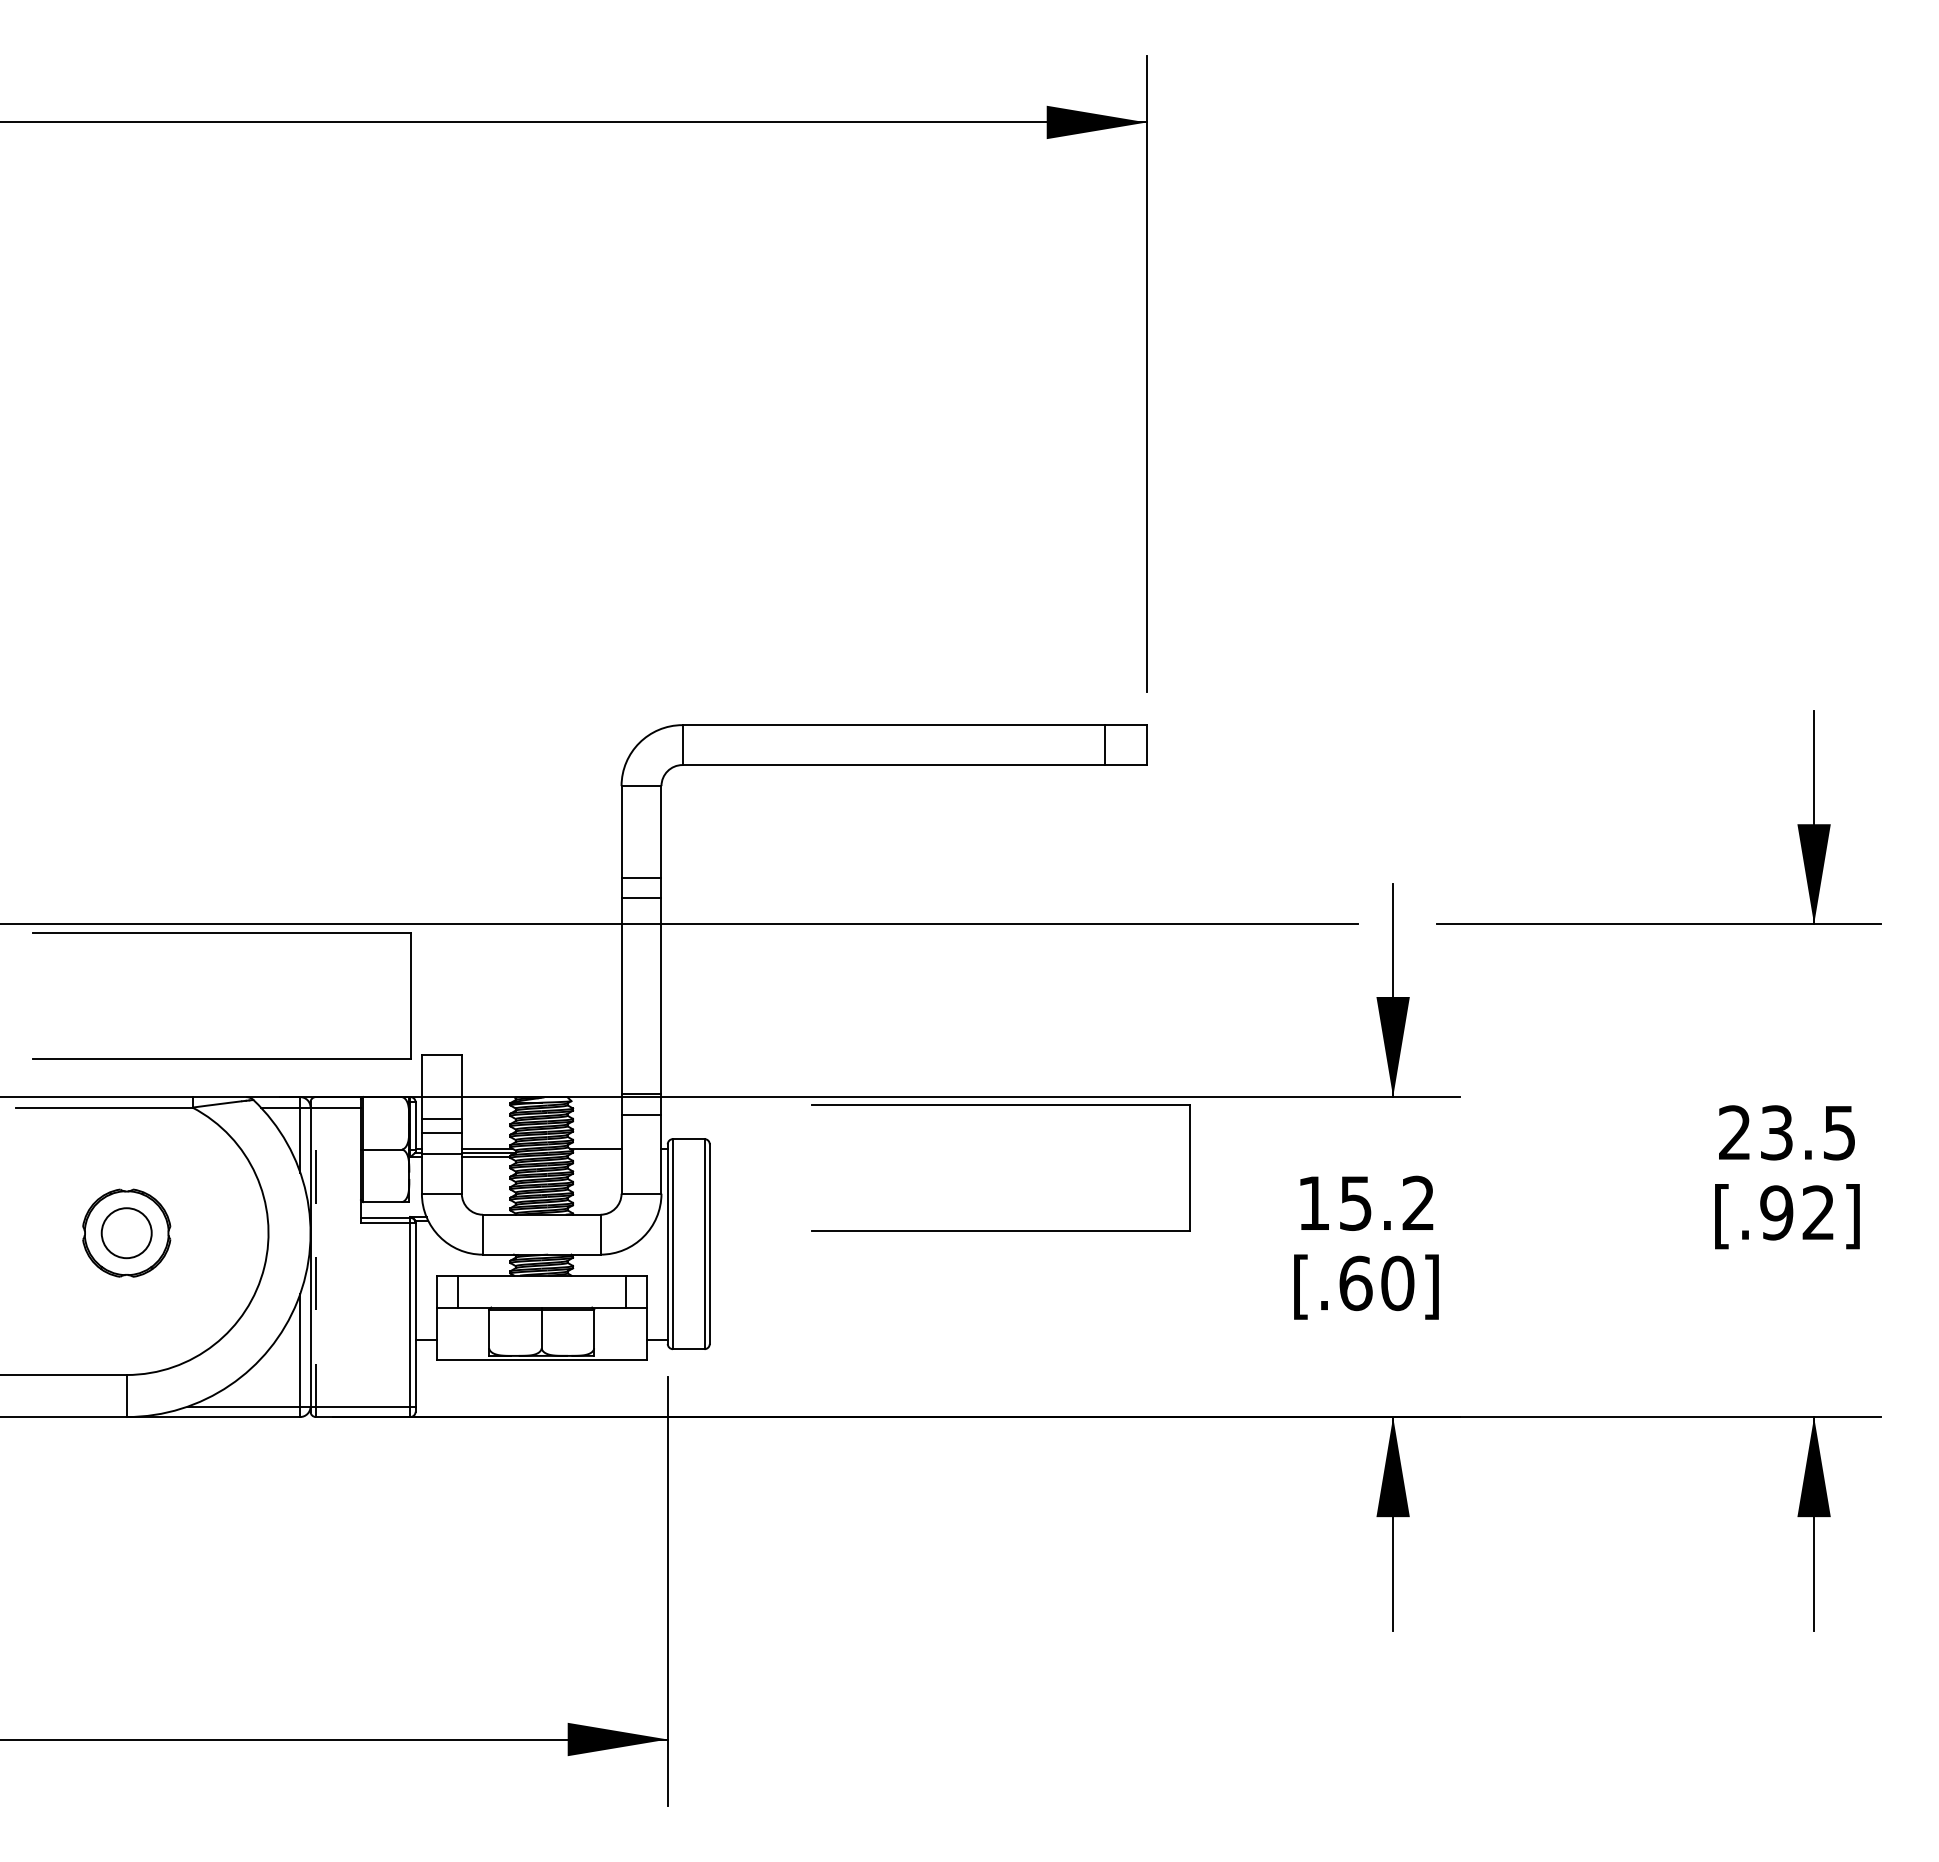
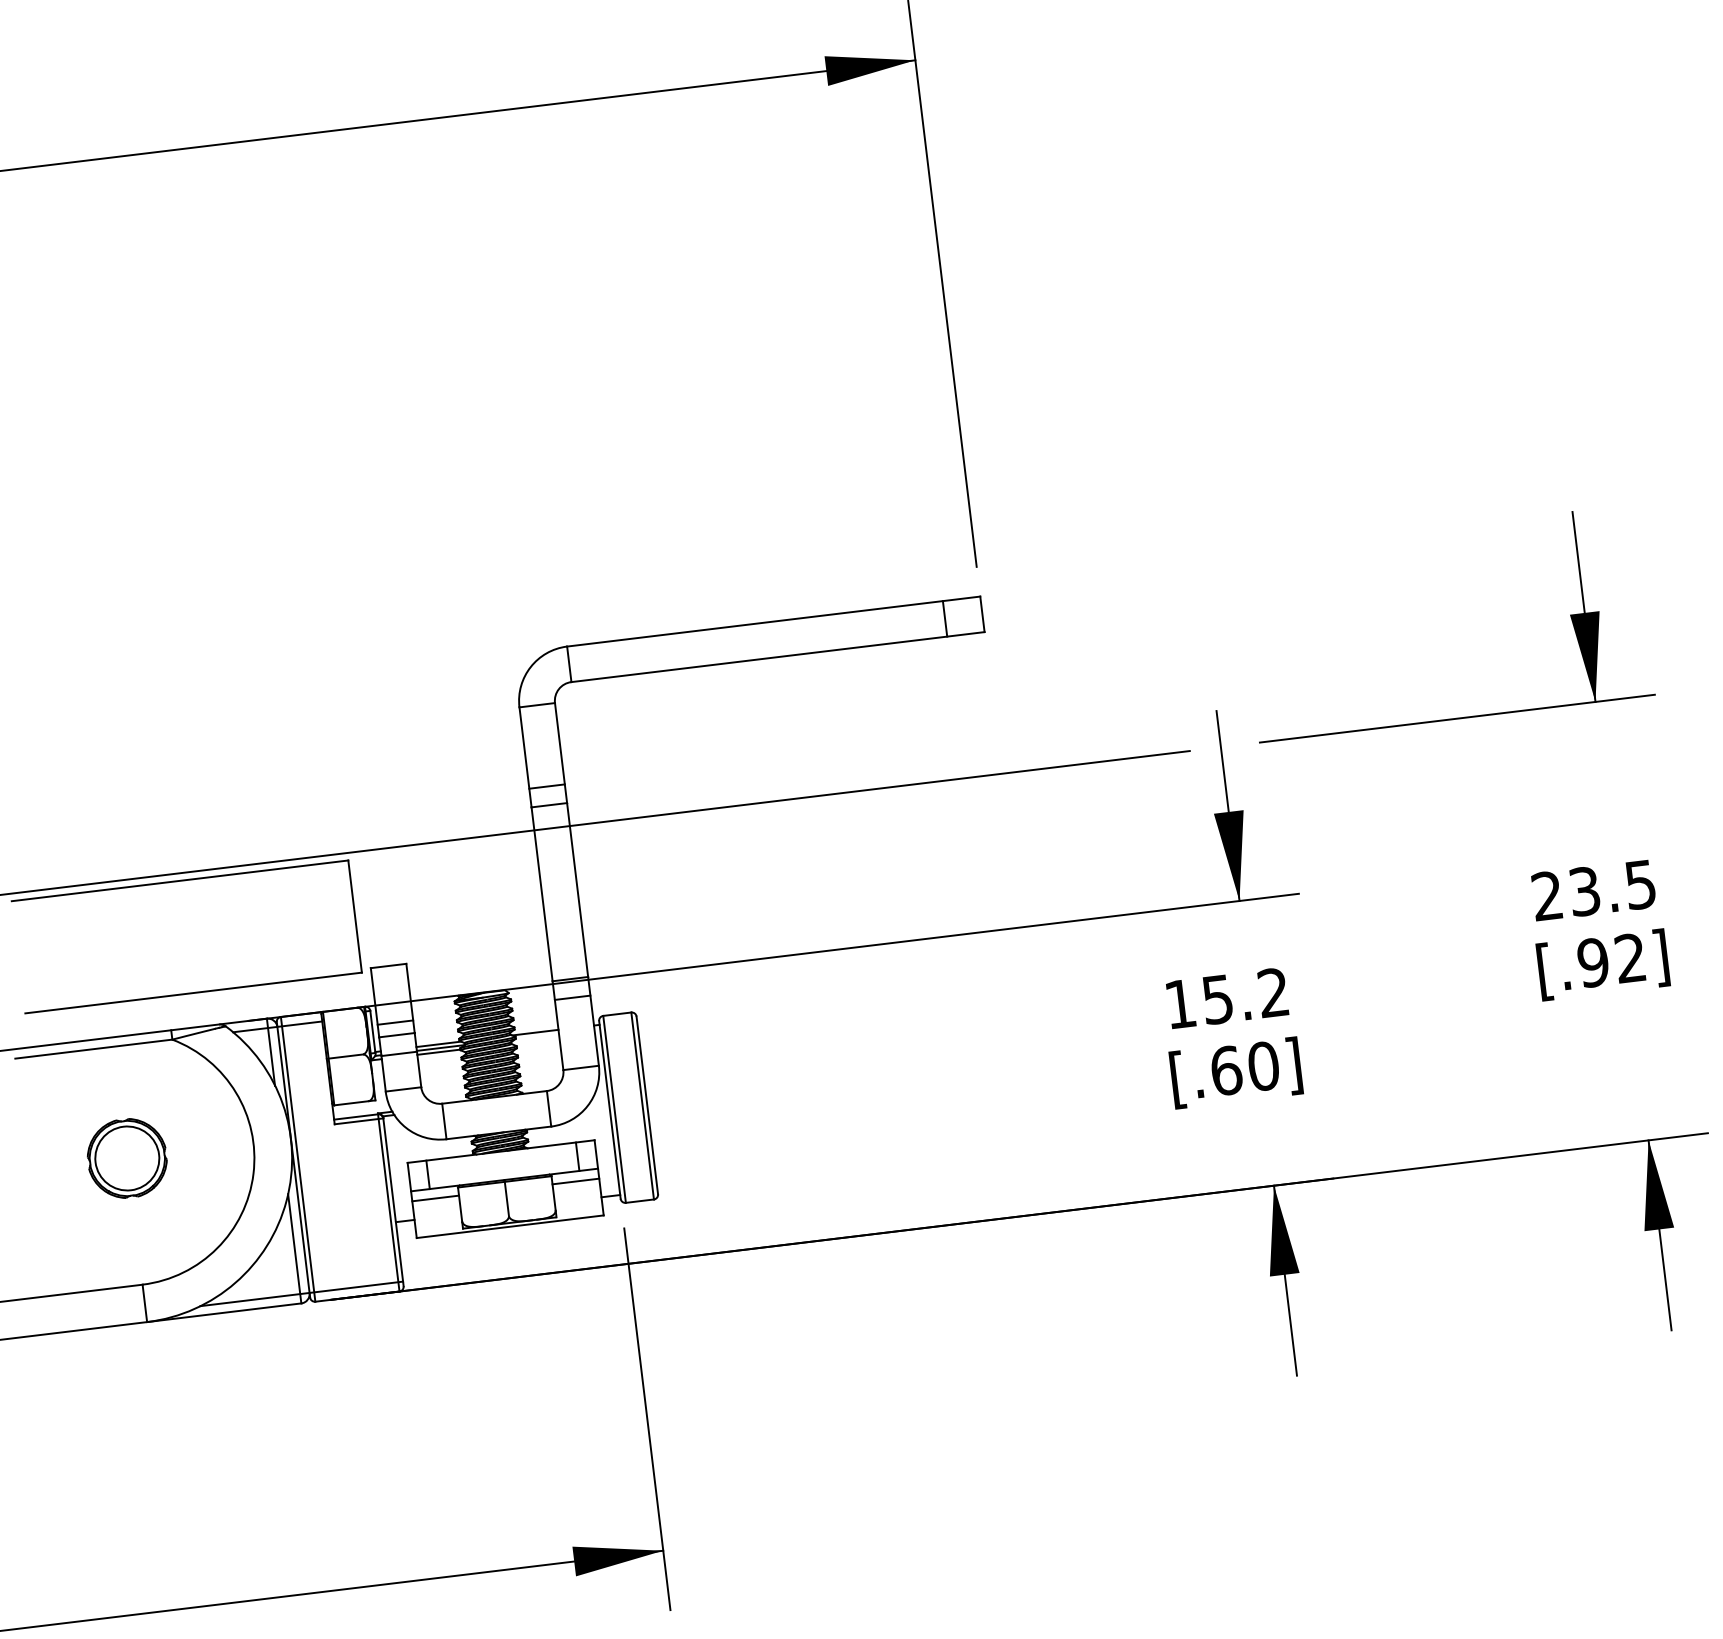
part: (1000, 1105) -> (891, 950), removed
circle: (126, 1232) -> (127, 1157), size x1.43
line: (315, 1257) -> (297, 1159), dashed -> solid
line: (462, 1318) -> (435, 1198), added
line: (620, 1318) -> (575, 1181), added

